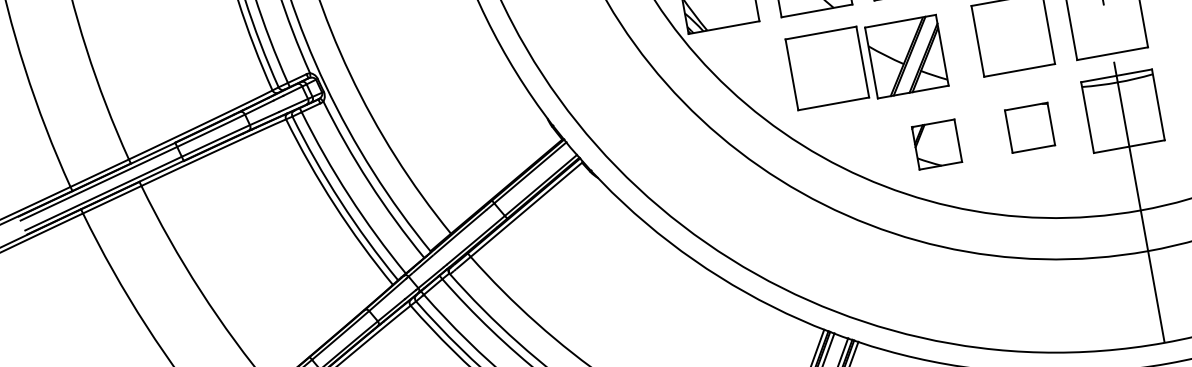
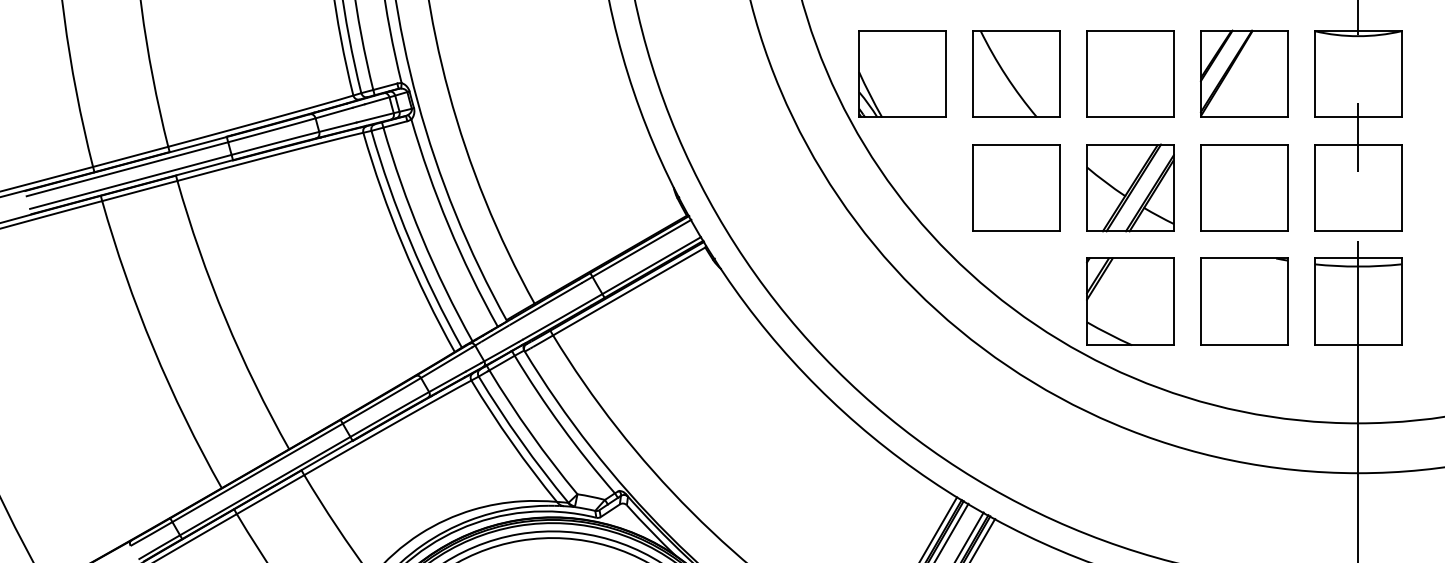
part: (906, 56) -> (1130, 187), moved
part: (1030, 127) -> (1244, 301), size x1.67
part: (937, 144) -> (1130, 301), size x1.67

